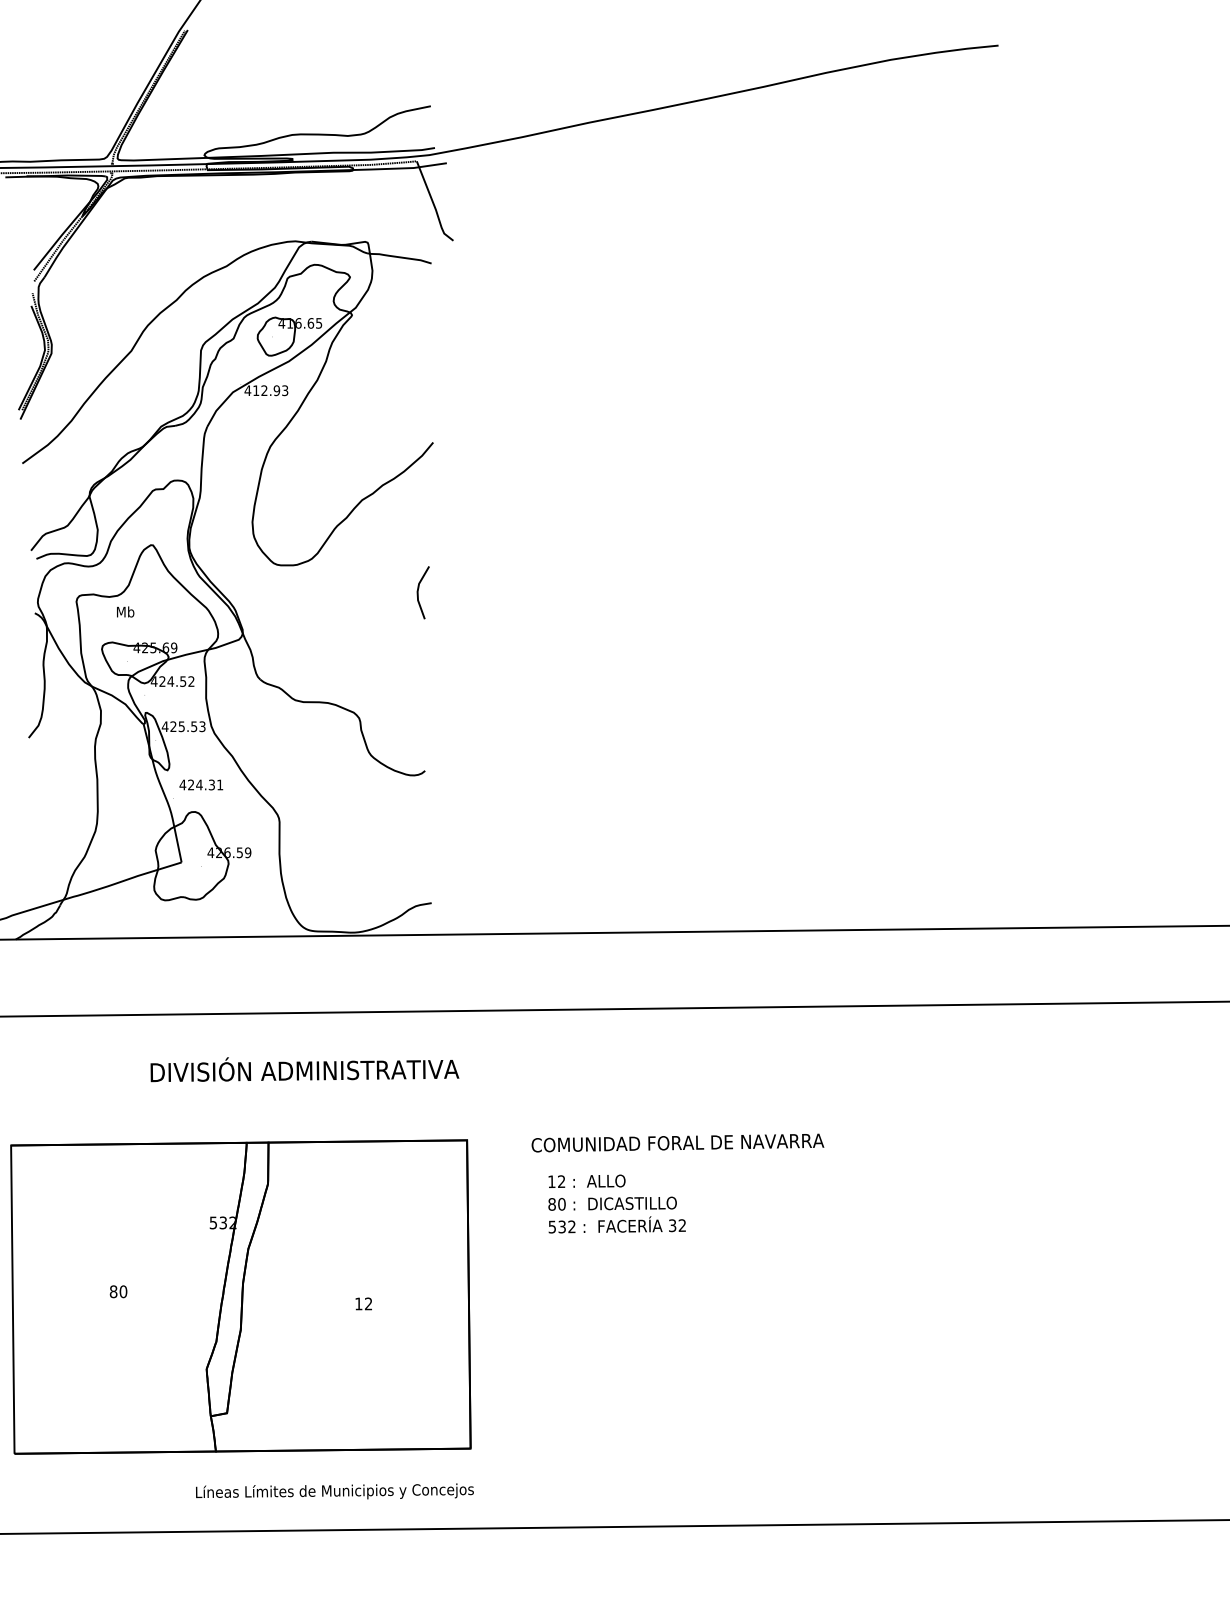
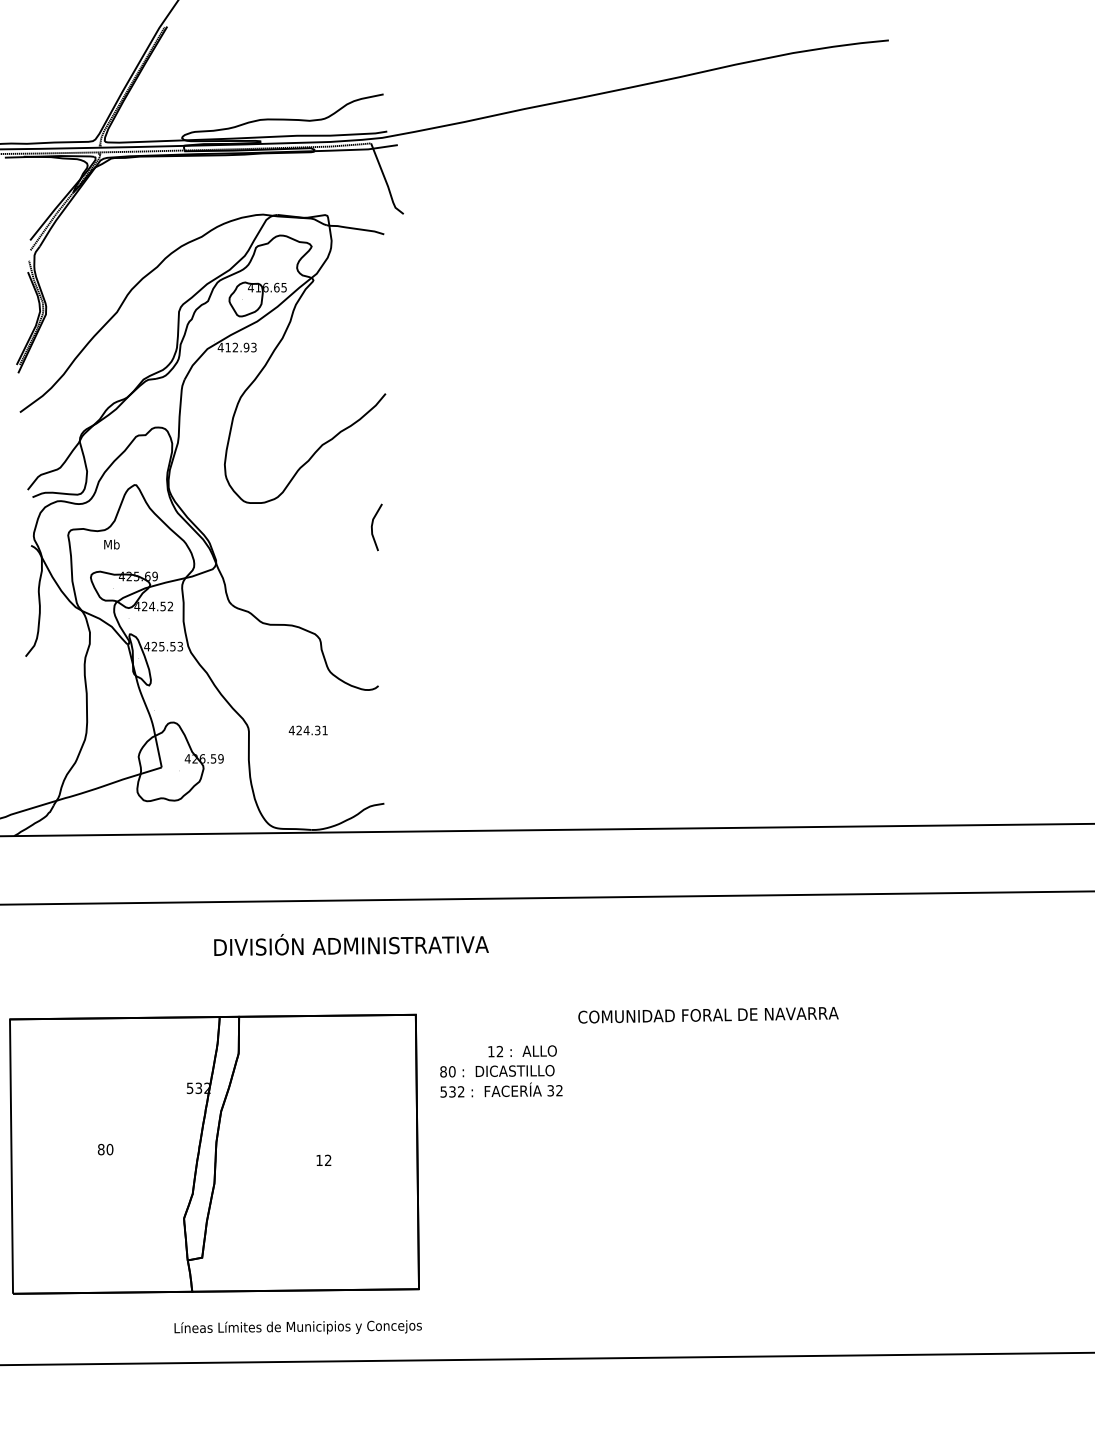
text: (200, 784) -> (307, 730), moved
text: (304, 1069) -> (351, 944), moved
text: (677, 1143) -> (708, 1015), moved
text: (617, 1215) -> (501, 1081), moved

